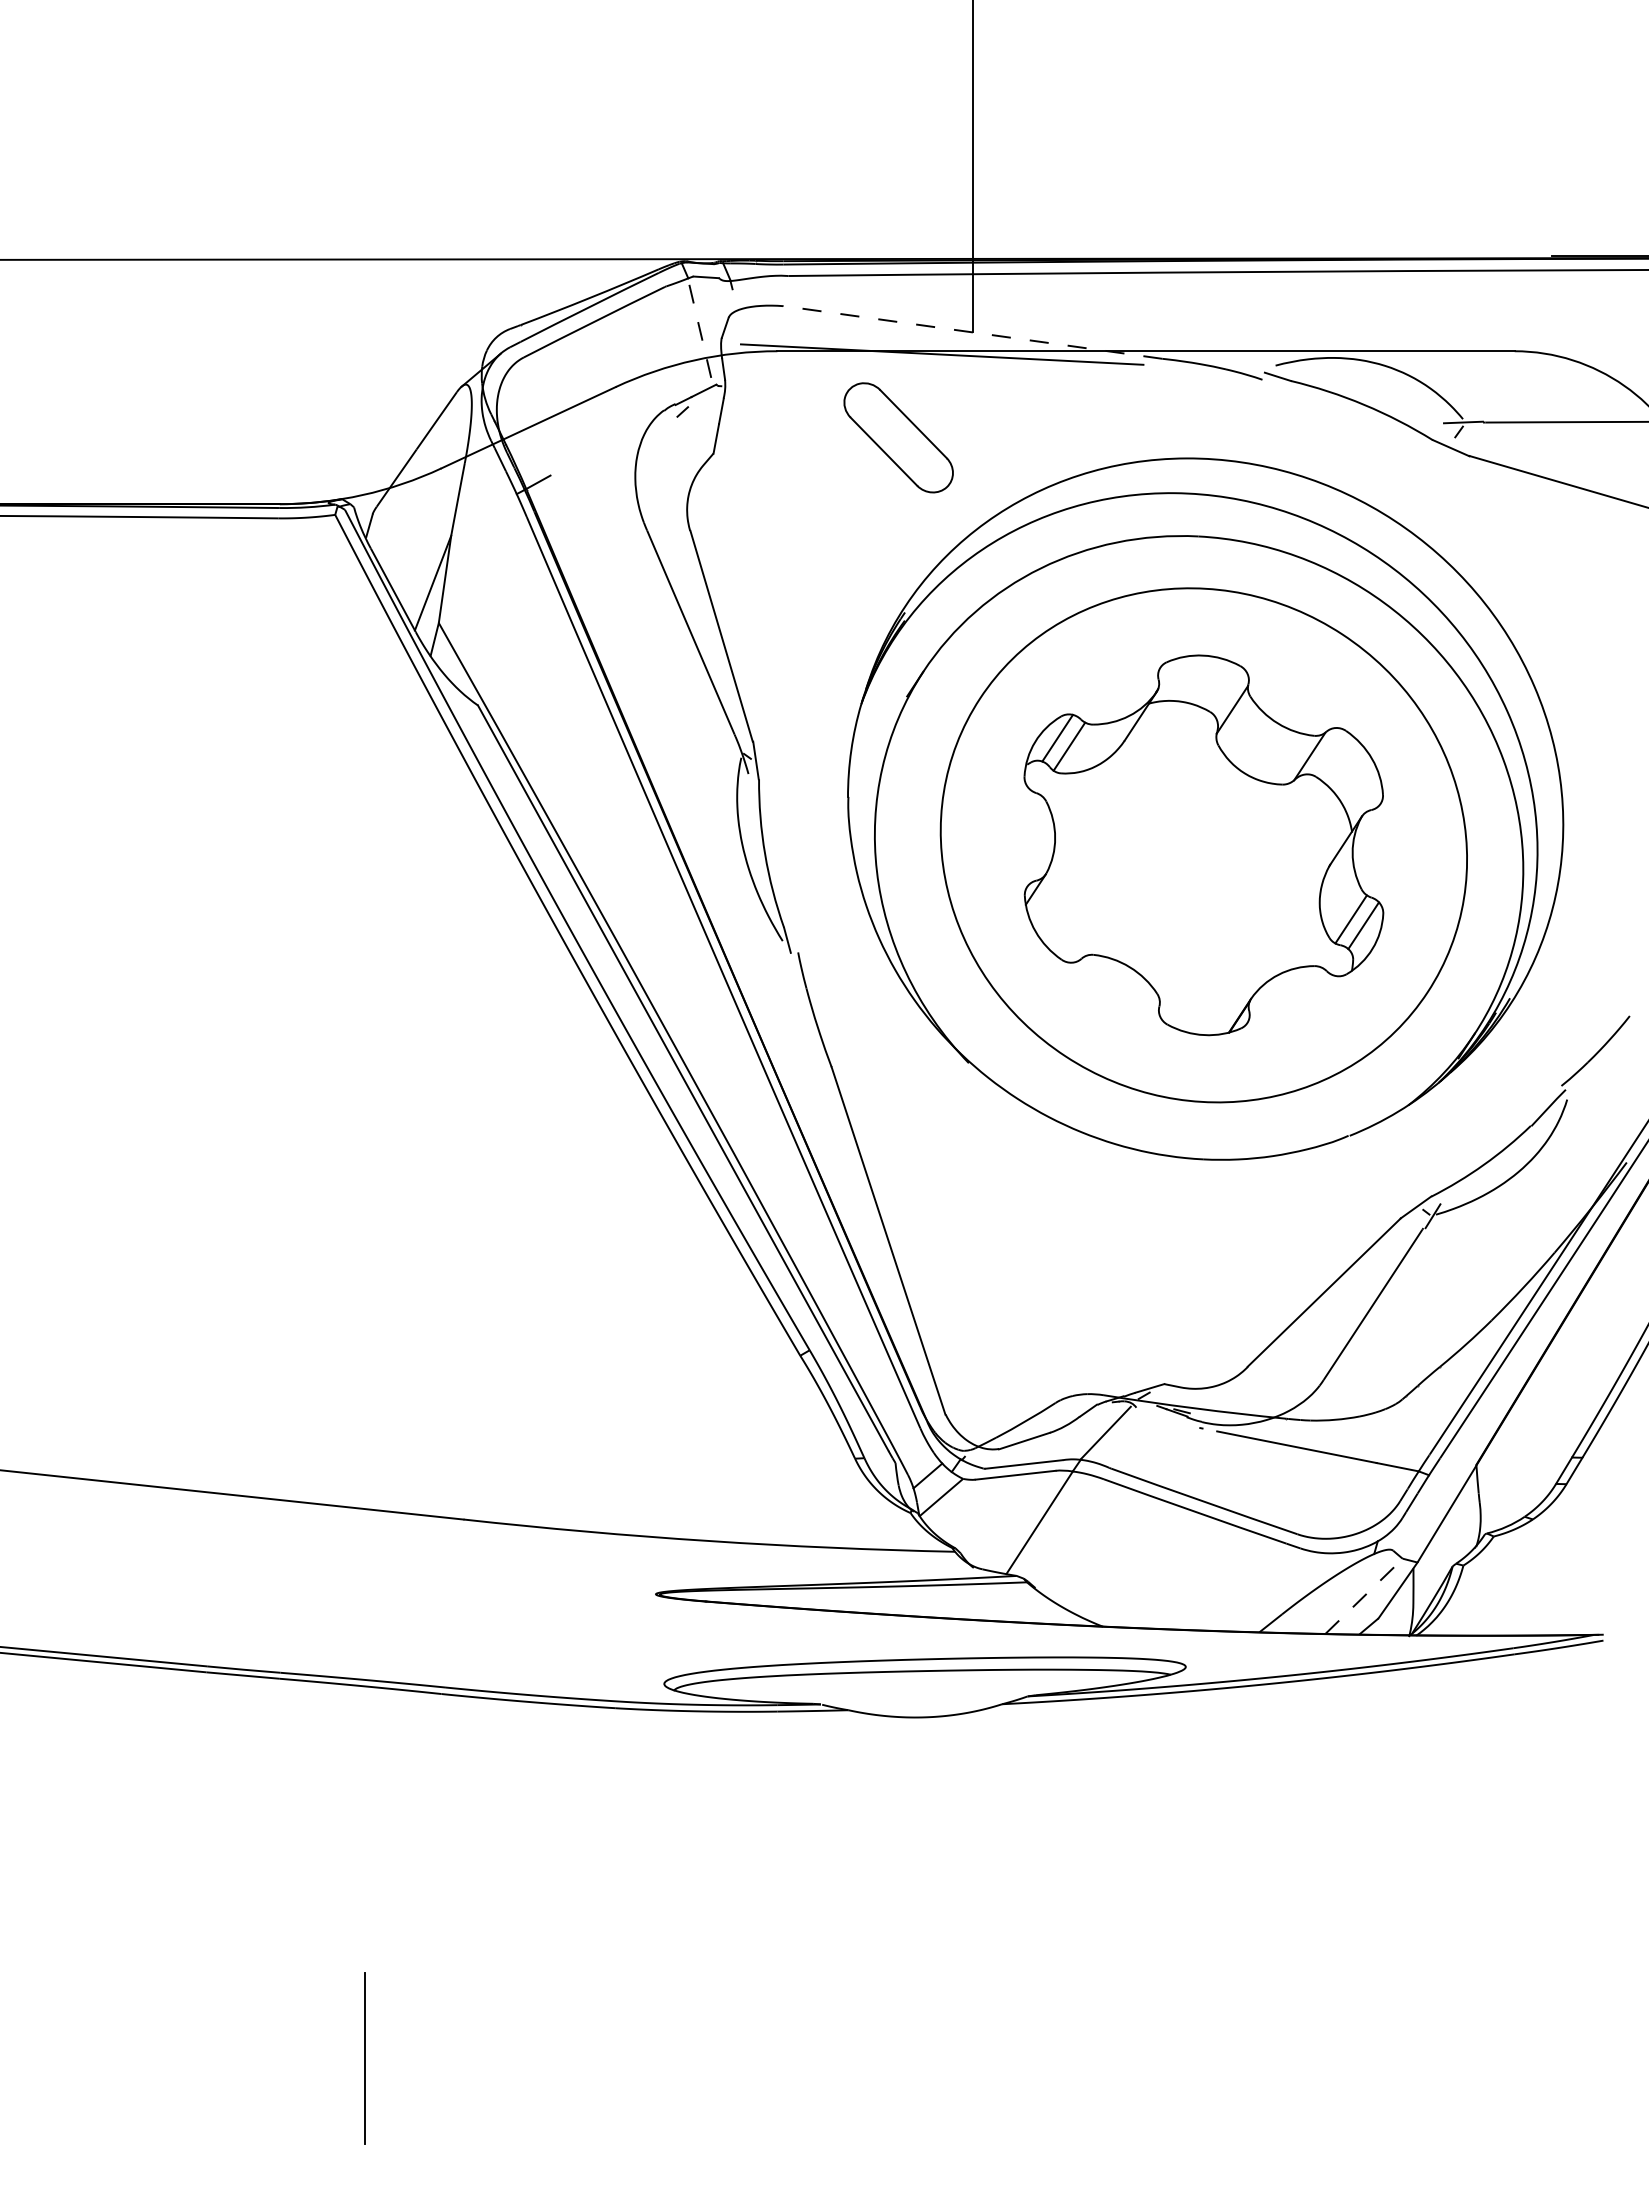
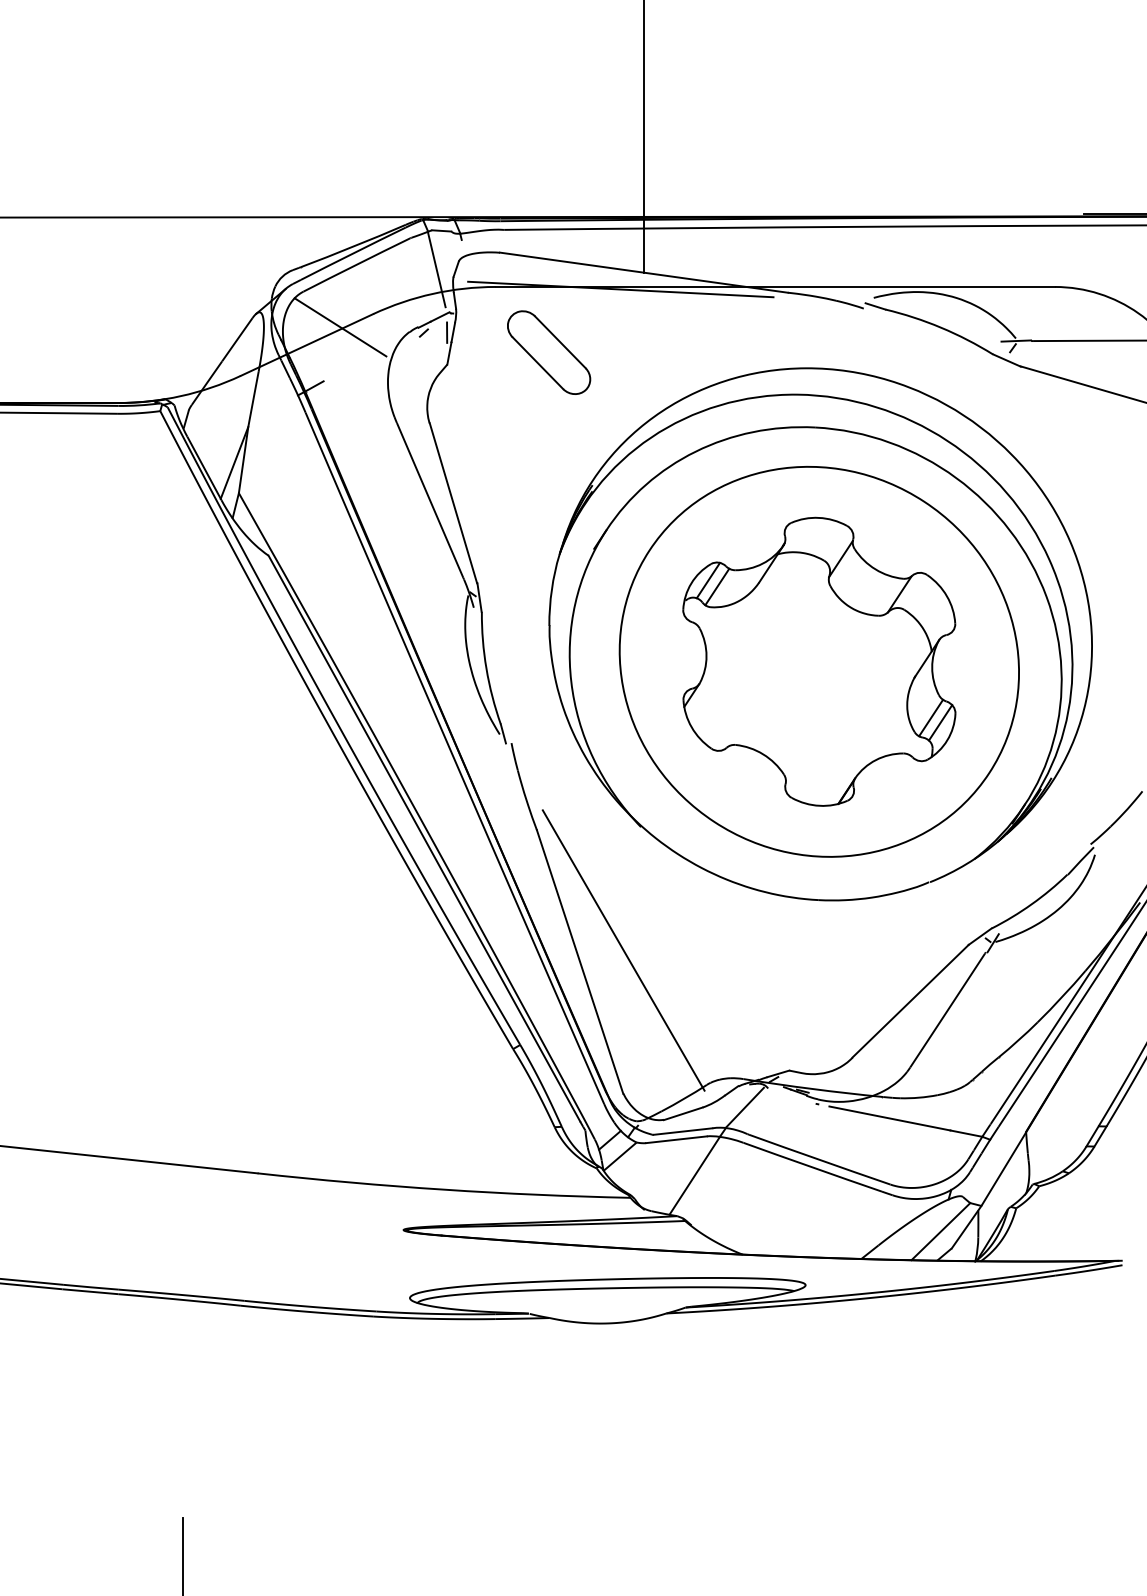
line: (699, 327) -> (436, 268), dashed -> solid
line: (972, 332) -> (643, 272), dashed -> solid
line: (572, 404) -> (340, 327), added
line: (713, 411) -> (447, 332), added
part: (898, 437) -> (548, 352), moved
line: (945, 1225) -> (623, 950), added
line: (1364, 1596) -> (941, 1231), dashed -> solid

